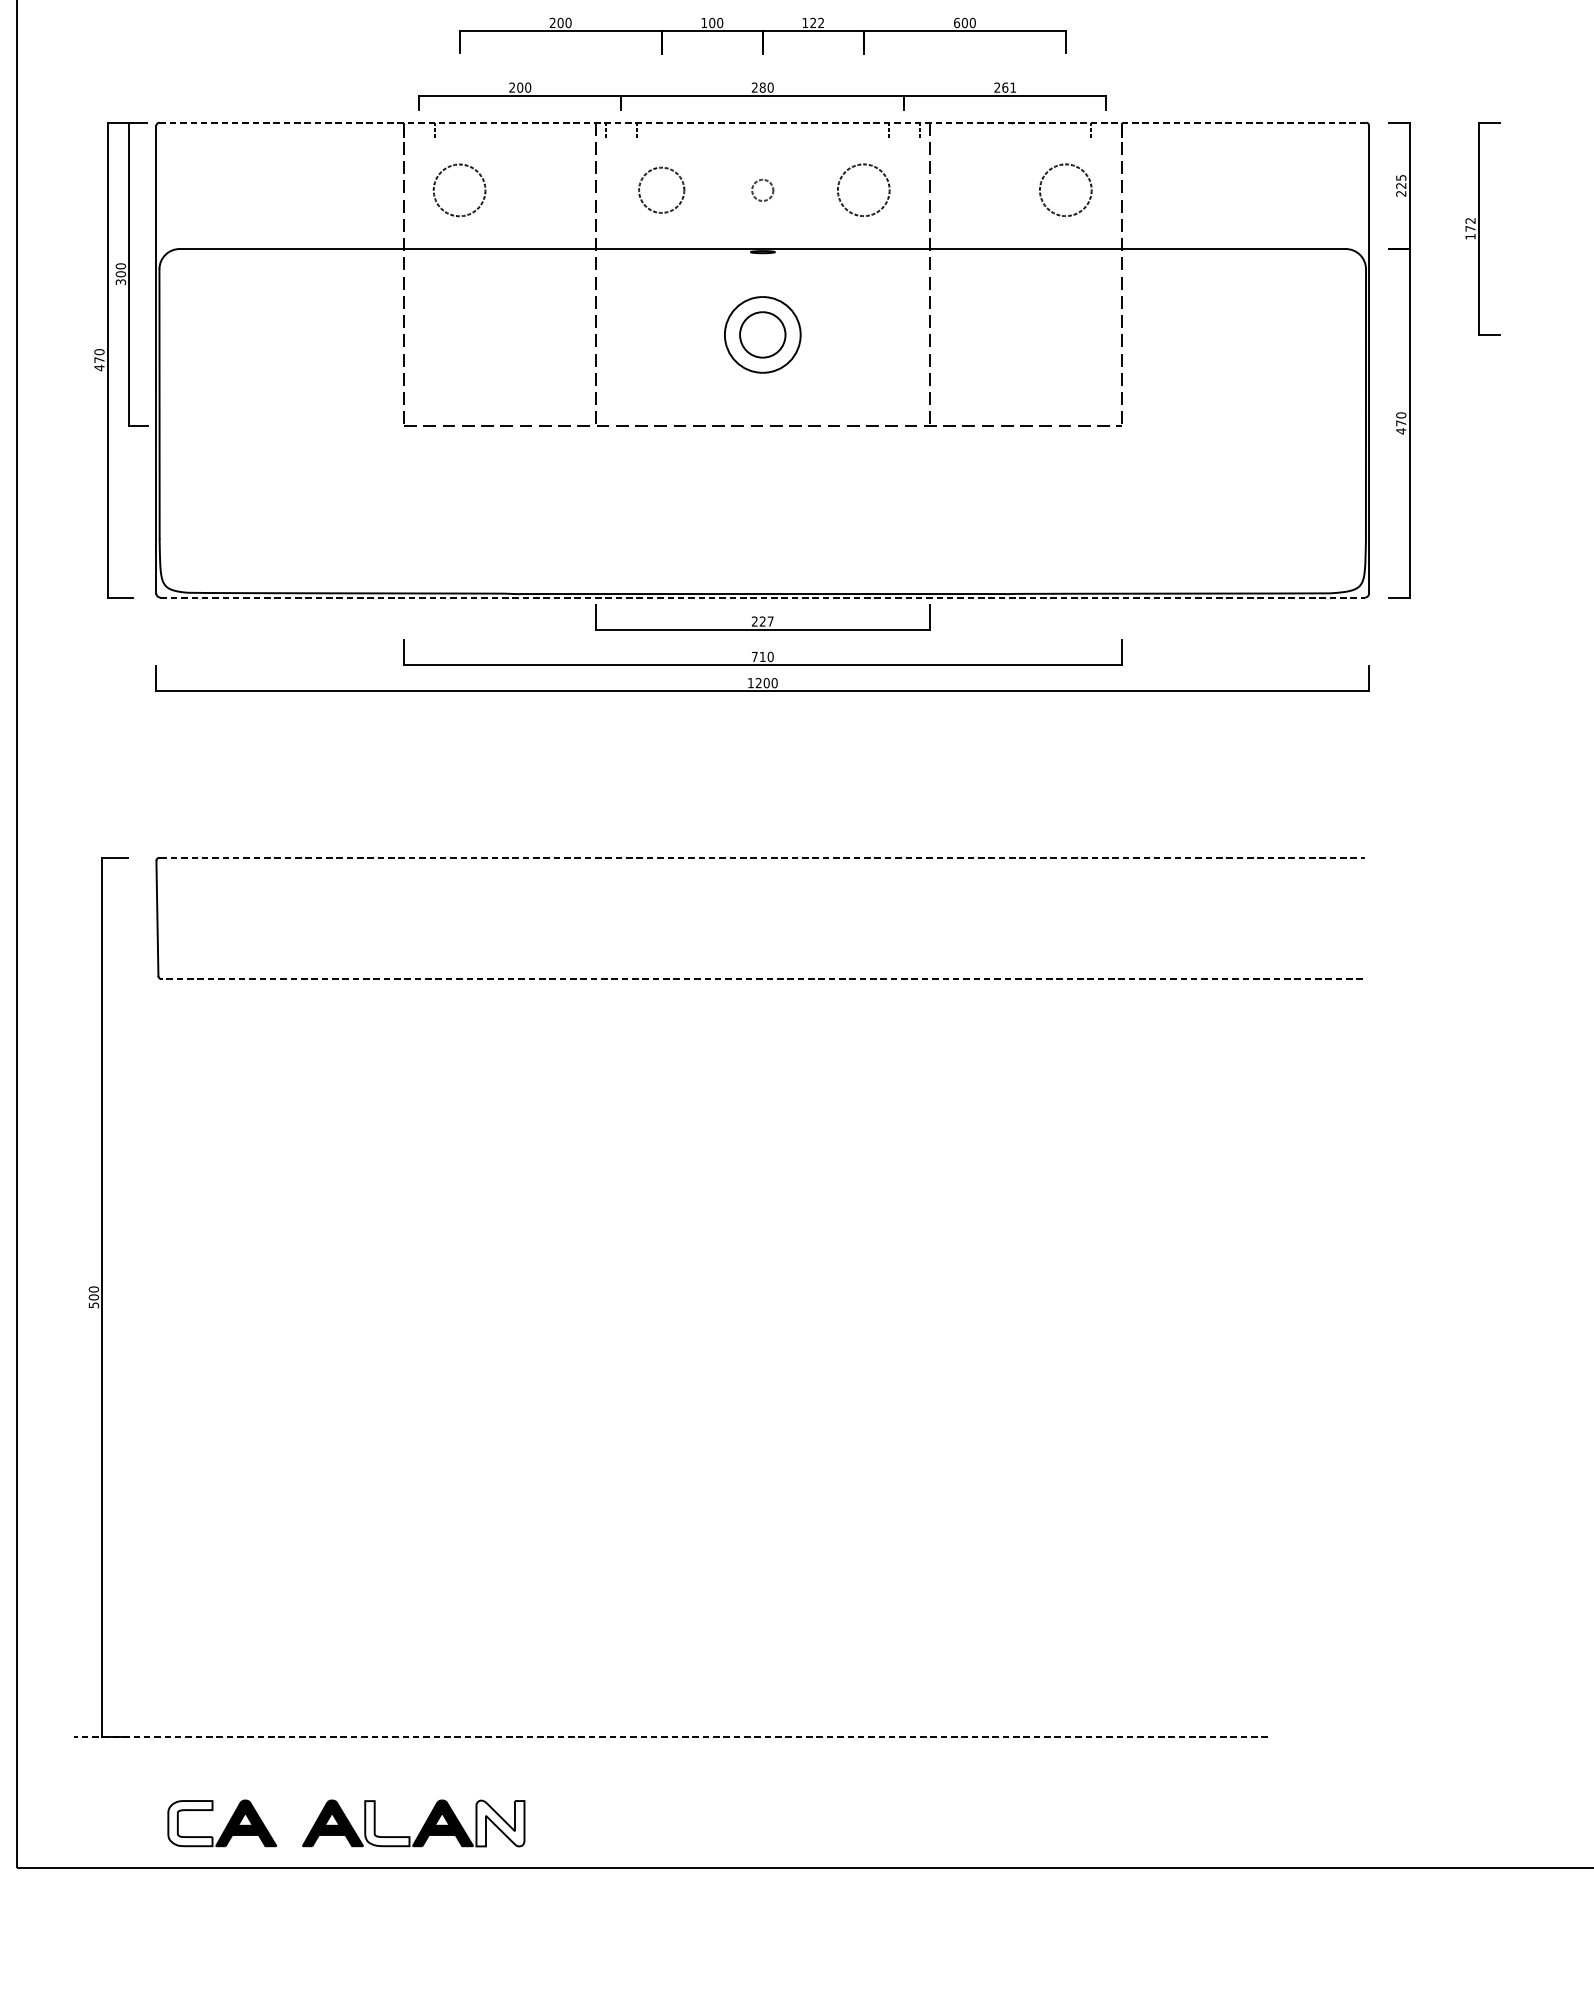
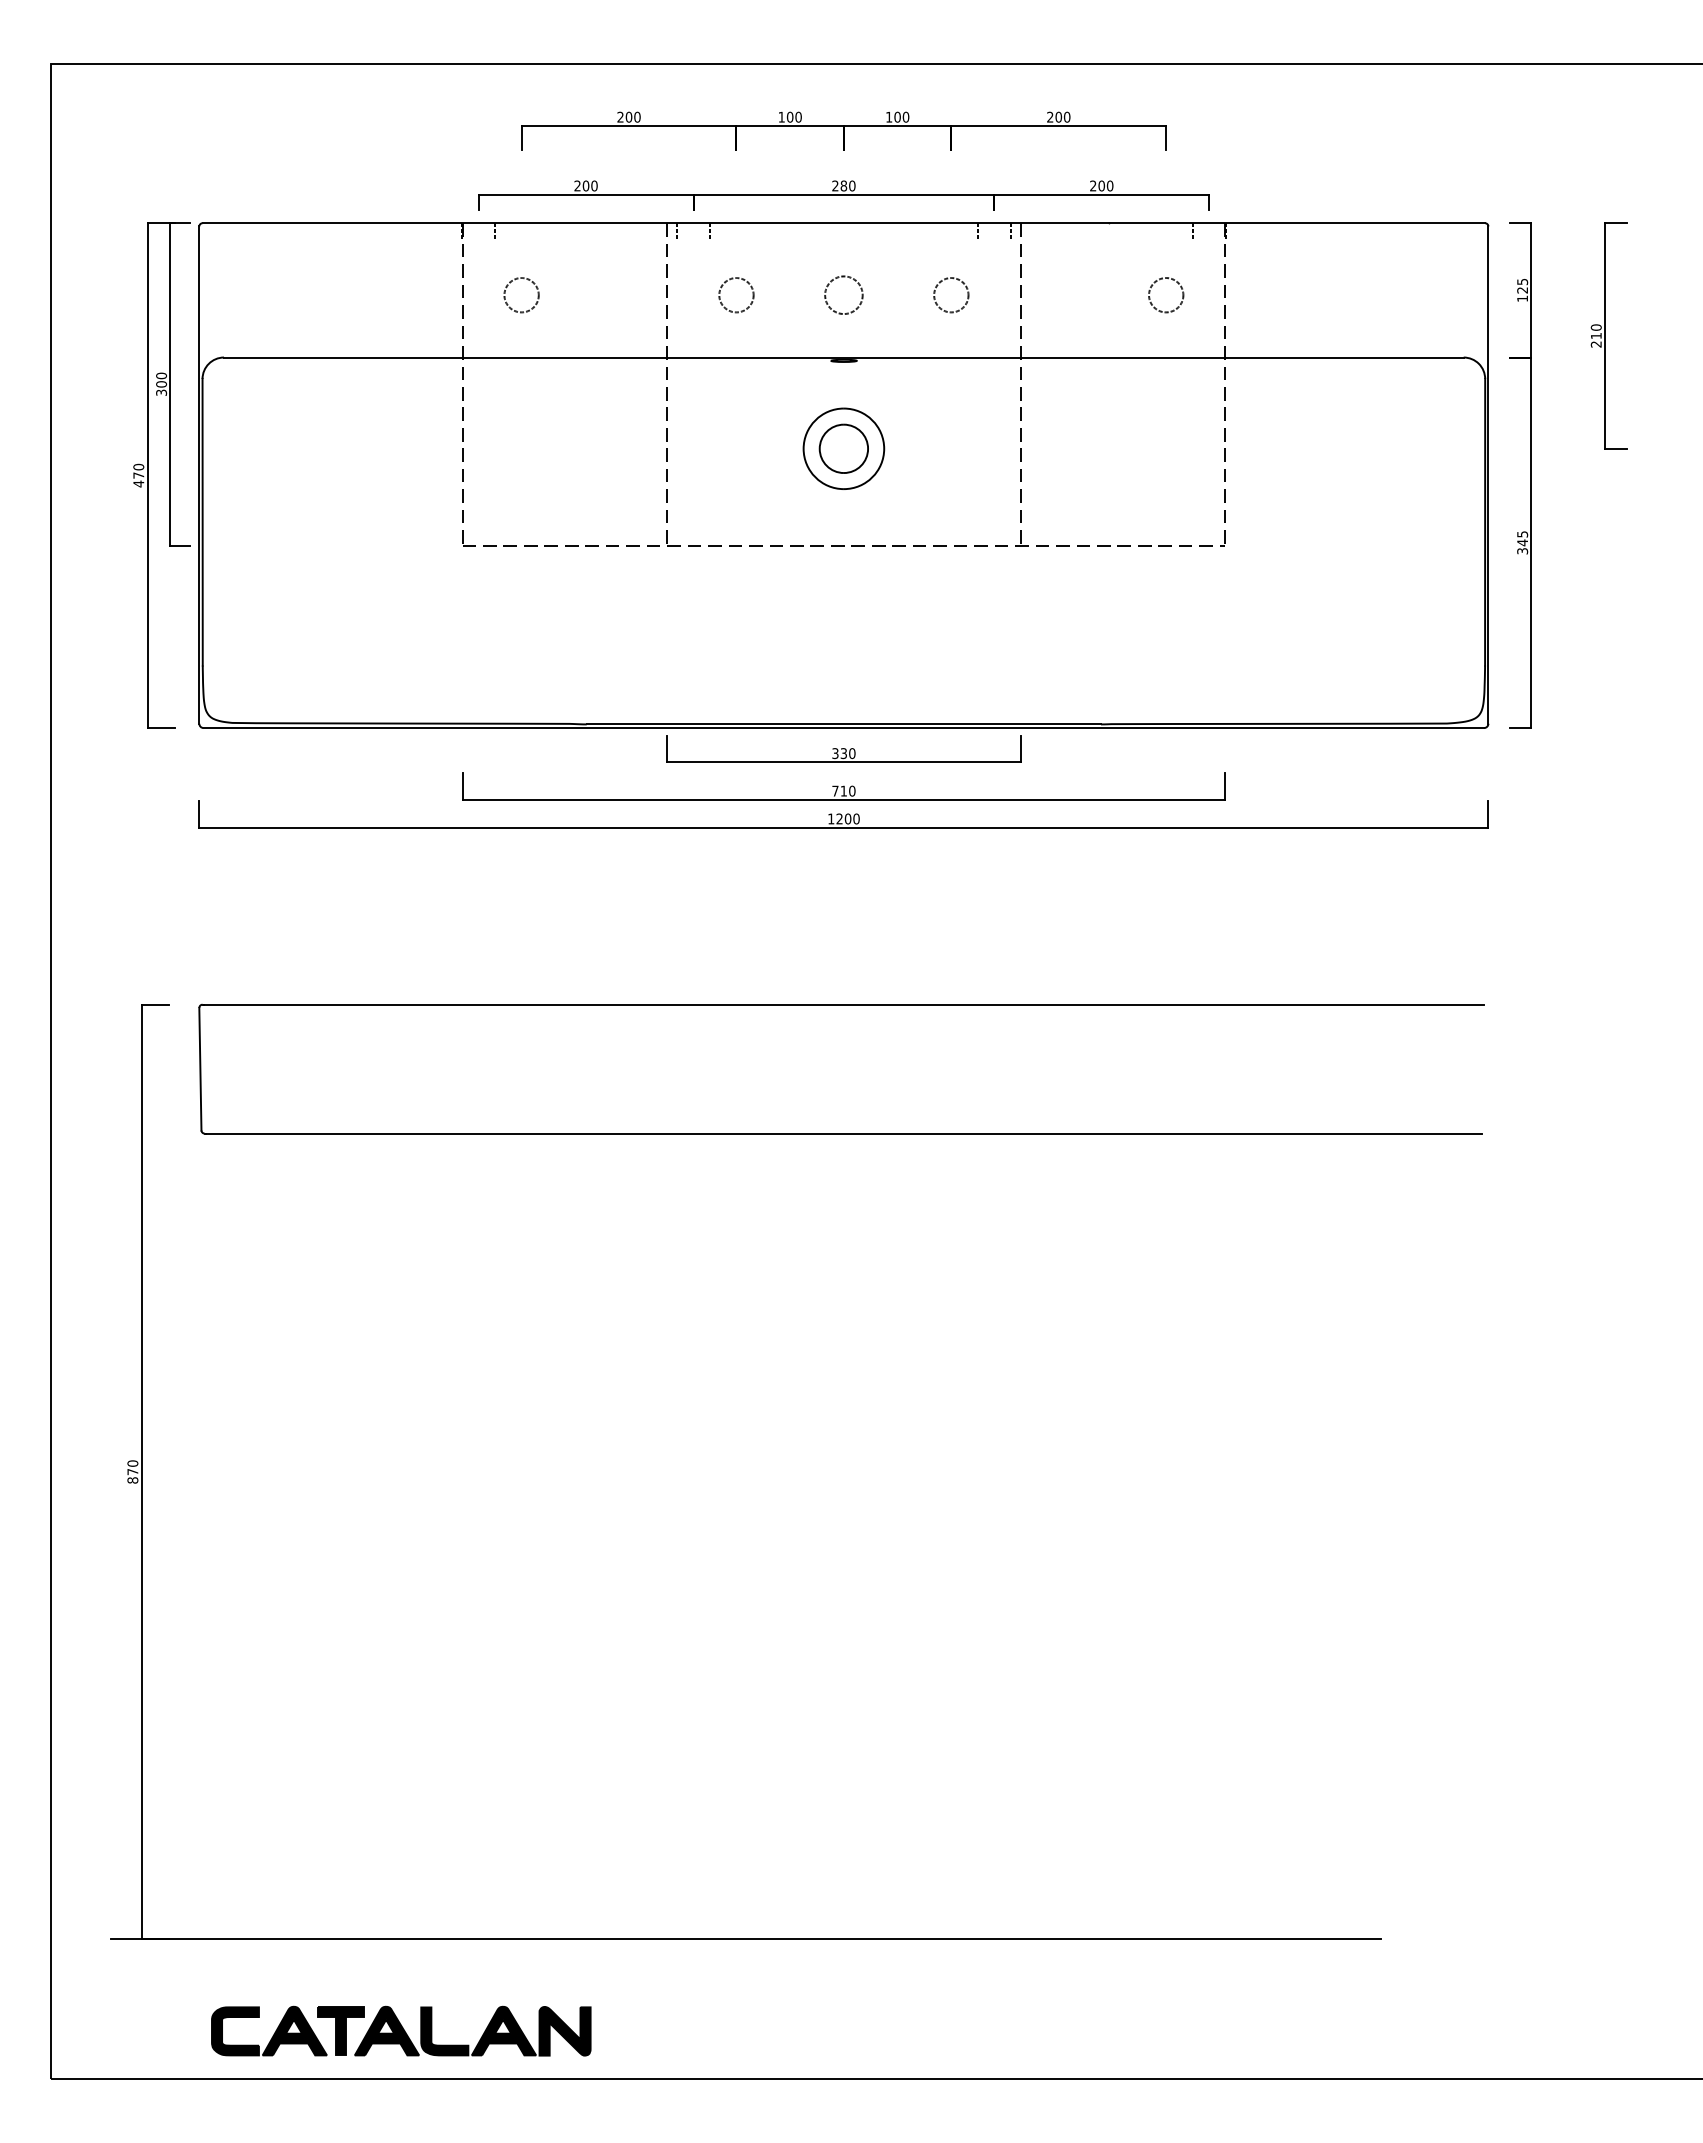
text: (816, 22) -> (901, 116), 122 -> 100
text: (957, 22) -> (1050, 116), 600 -> 200
text: (1008, 87) -> (1105, 185), 261 -> 200
line: (763, 122) -> (844, 223), dashed -> solid
circle: (459, 190) -> (521, 295), size x0.62
circle: (661, 190) -> (736, 295), size x0.71
circle: (762, 190) -> (843, 295), size x1.67
circle: (863, 190) -> (951, 295), size x0.62
circle: (1066, 190) -> (1166, 295), size x0.62
text: (1401, 193) -> (1522, 298), 225 -> 125
text: (1469, 228) -> (1595, 335), 172 -> 210
text: (1401, 423) -> (1522, 542), 470 -> 345
line: (763, 597) -> (844, 728), dashed -> solid
text: (762, 621) -> (843, 753), 227 -> 330
line: (763, 857) -> (844, 1004), dashed -> solid
line: (762, 978) -> (843, 1133), dashed -> solid
text: (93, 1300) -> (132, 1475), 500 -> 870
line: (671, 1737) -> (746, 1939), dashed -> solid
part: (289, 1822) -> (340, 2030), added
fill: (499, 1822) -> (564, 2030), added
fill: (190, 1823) -> (235, 2031), added
fill: (387, 1823) -> (444, 2031), added

